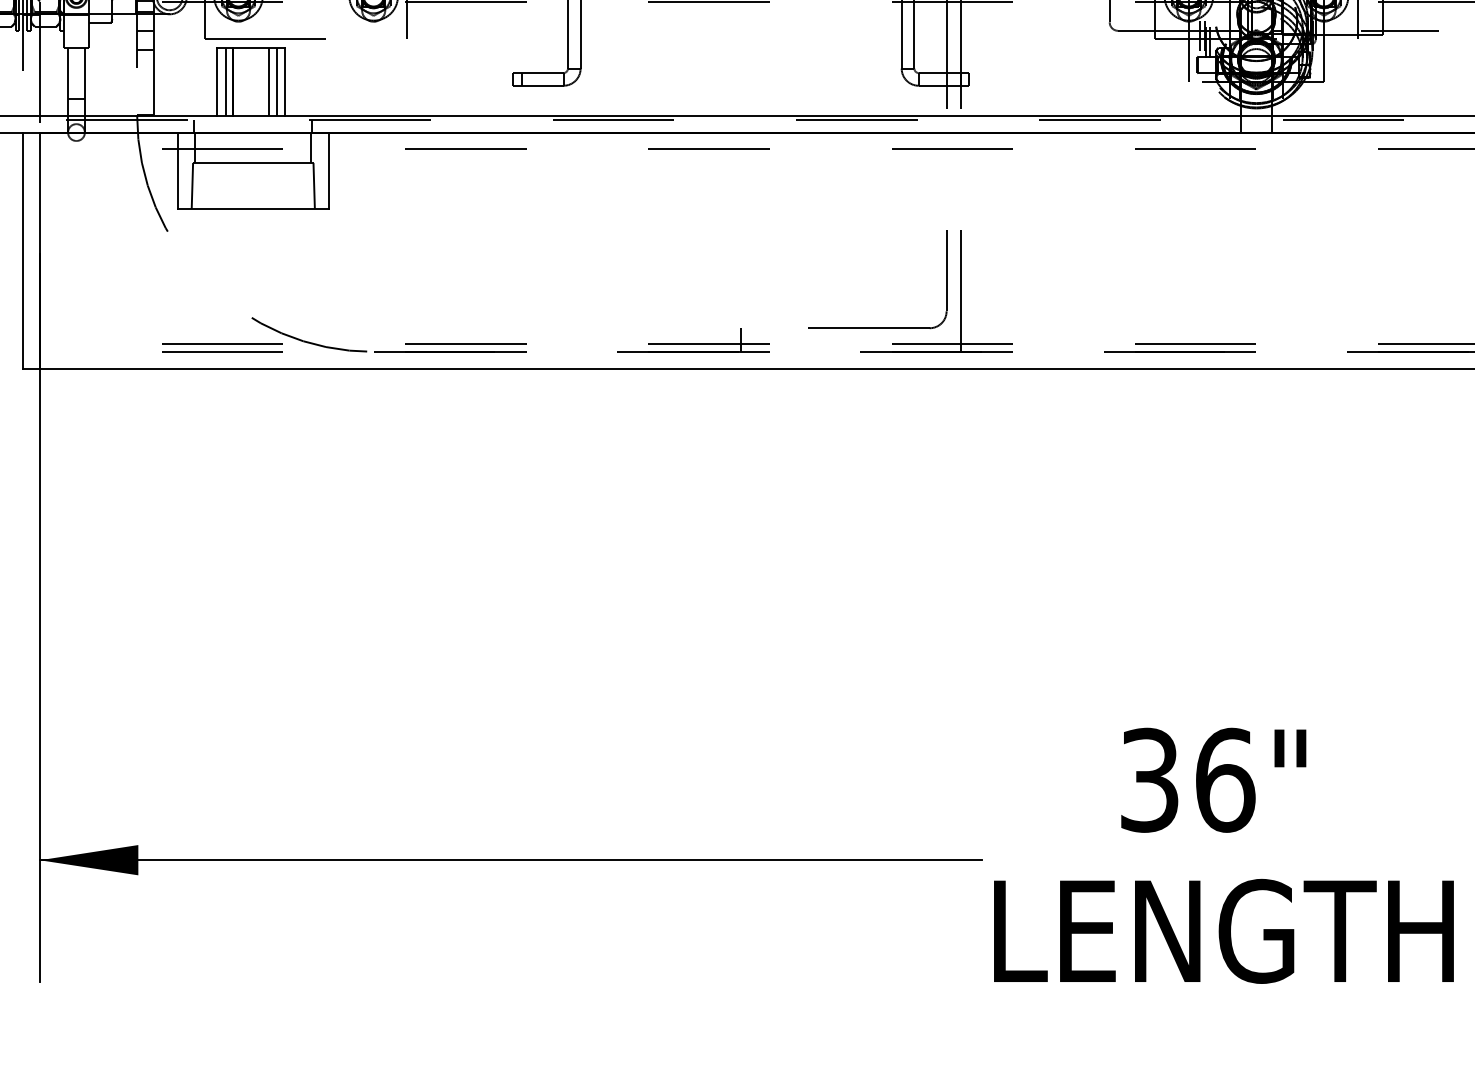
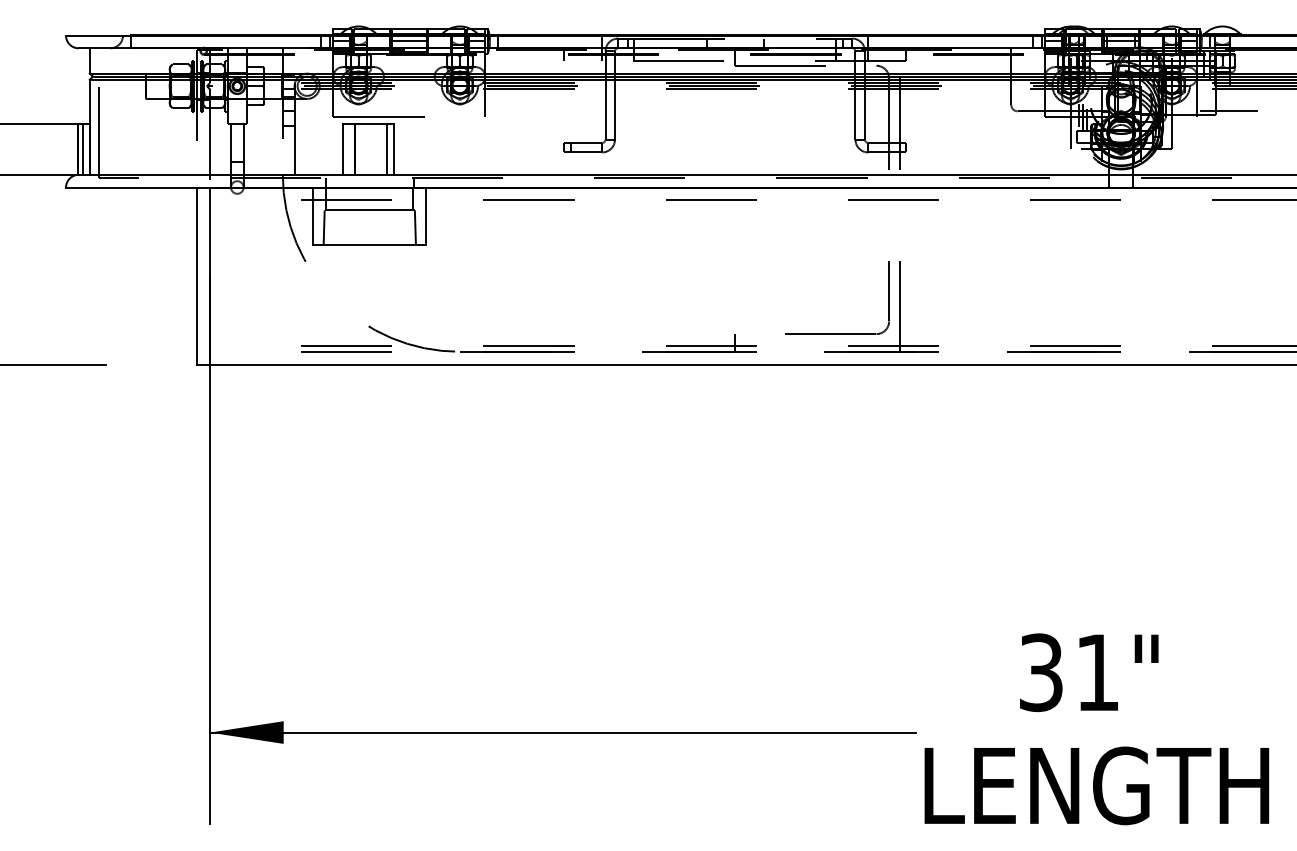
line: (226, 81) -> (349, 149), removed
line: (268, 81) -> (381, 149), removed
text: (1226, 780) -> (1098, 672), 36" -> 31"

